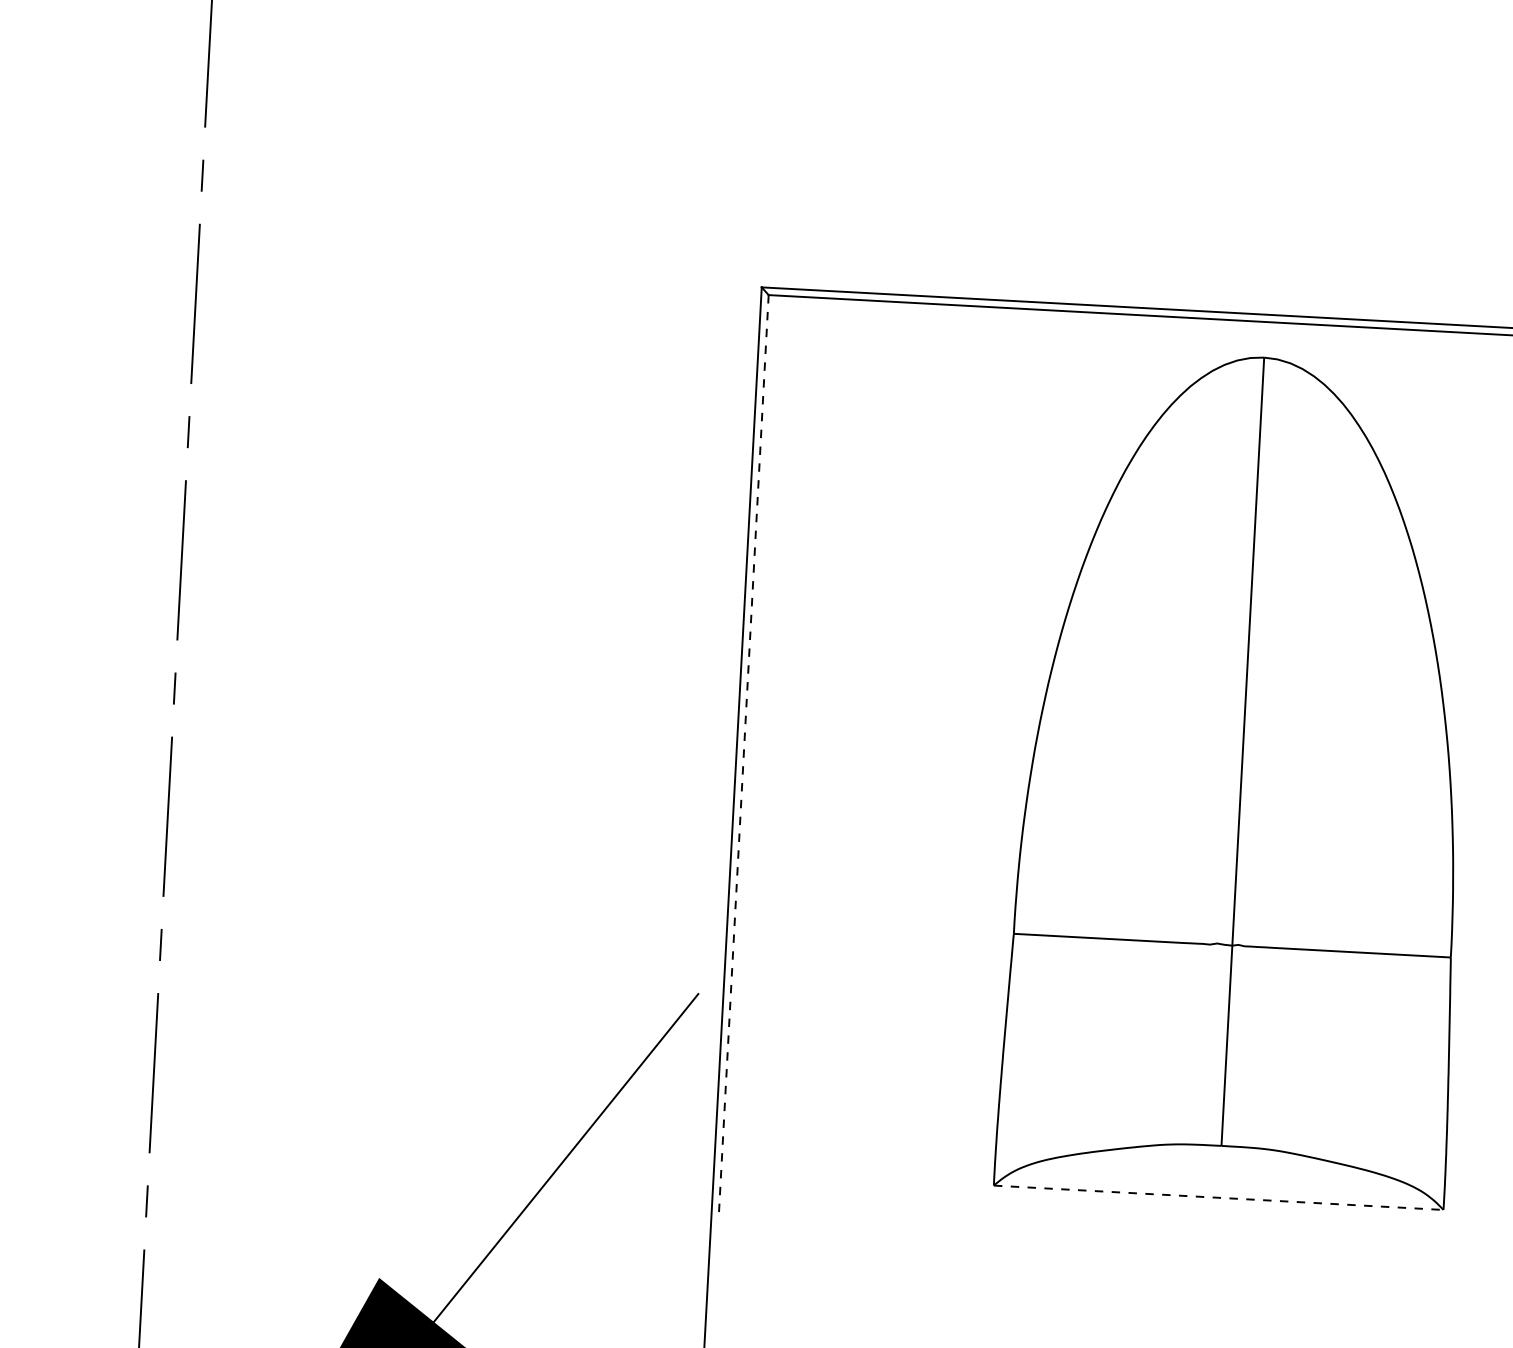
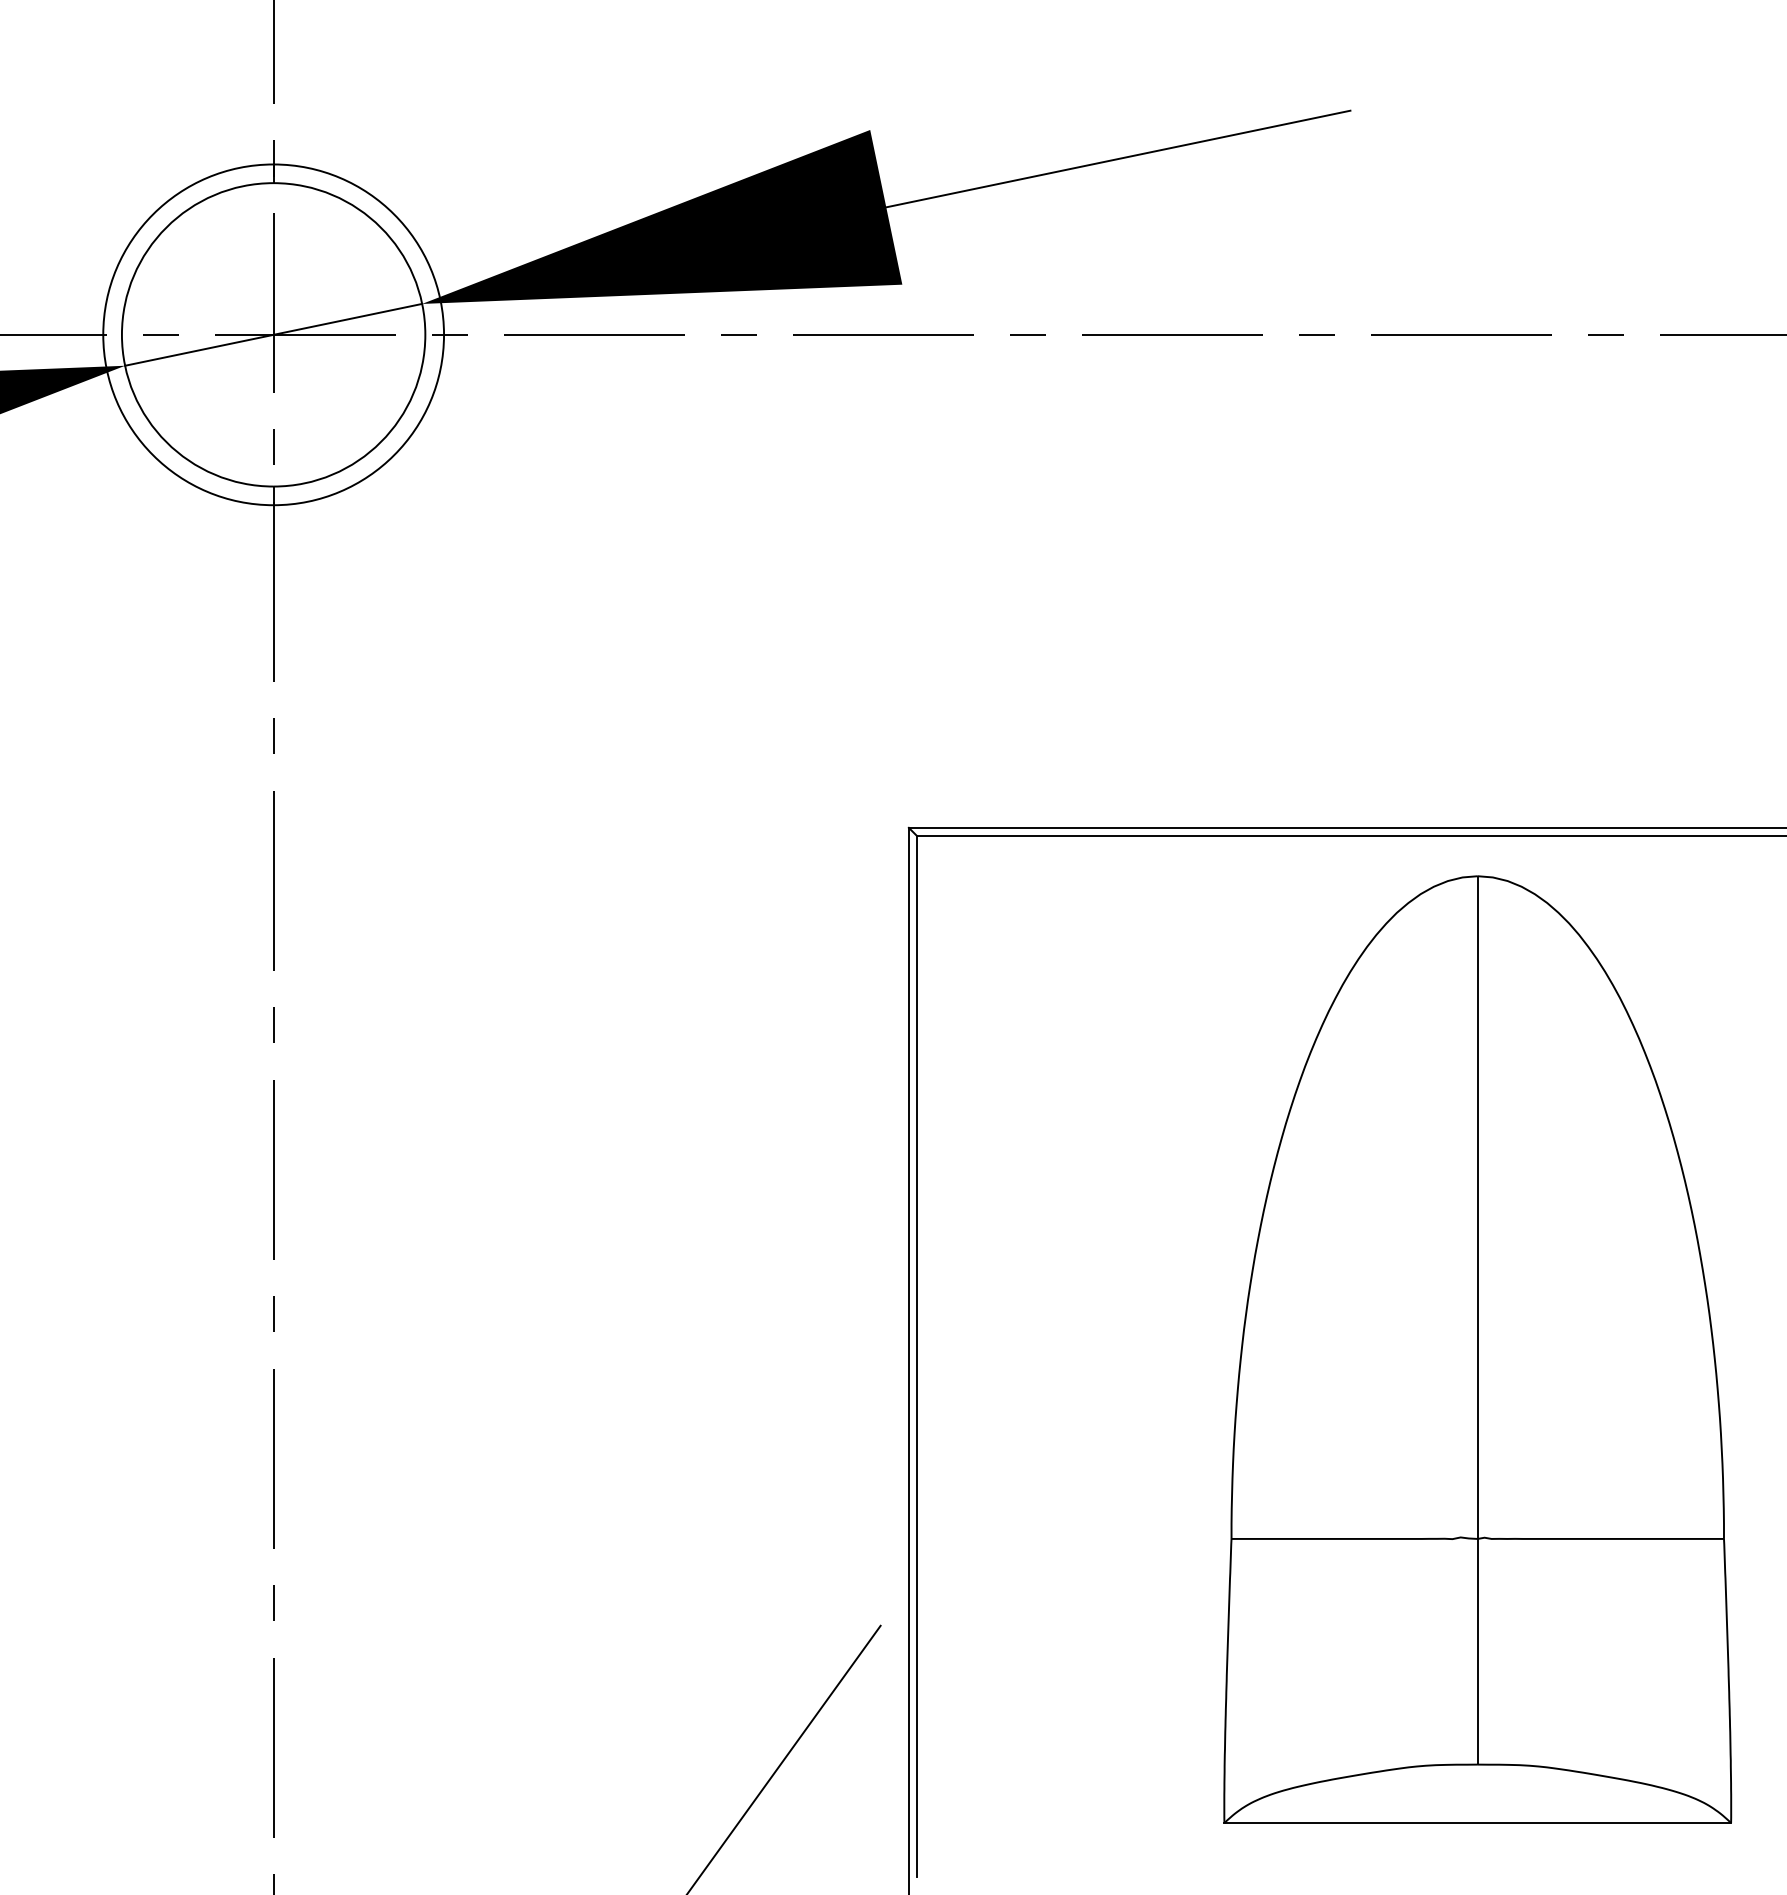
line: (743, 756) -> (917, 1356), dashed -> solid
line: (1219, 1198) -> (1478, 1823), dashed -> solid

